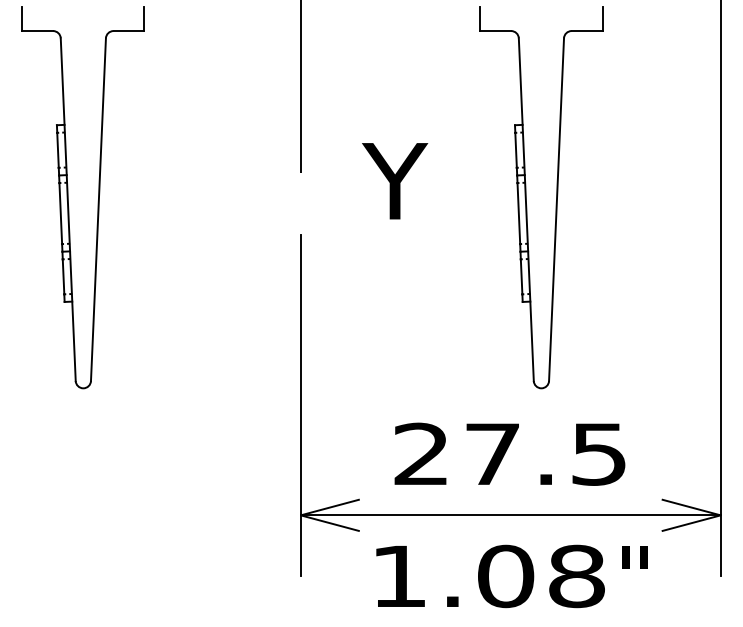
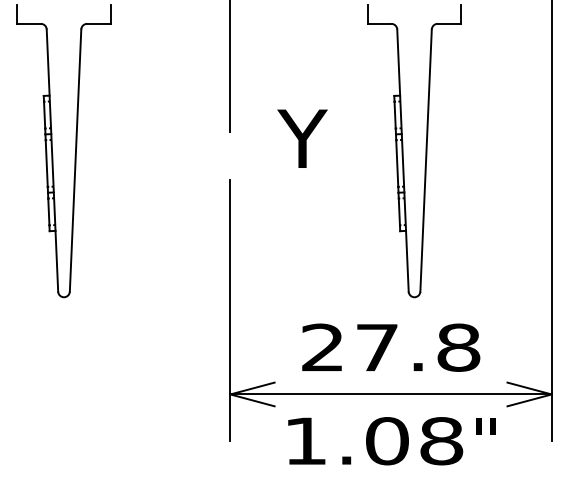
text: (599, 453) -> (458, 347), 27.5 -> 27.8

